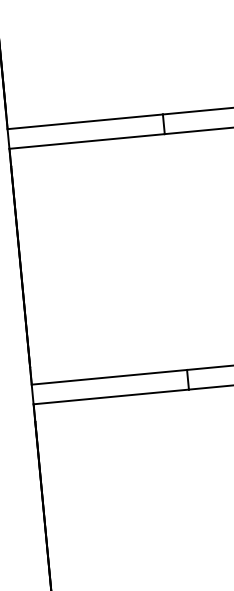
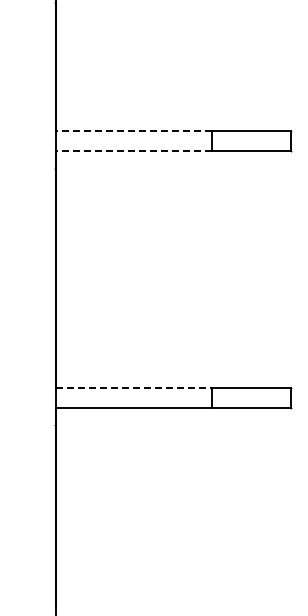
line: (85, 121) -> (133, 131), solid -> dashed
line: (86, 141) -> (133, 151), solid -> dashed
line: (110, 377) -> (134, 388), solid -> dashed

